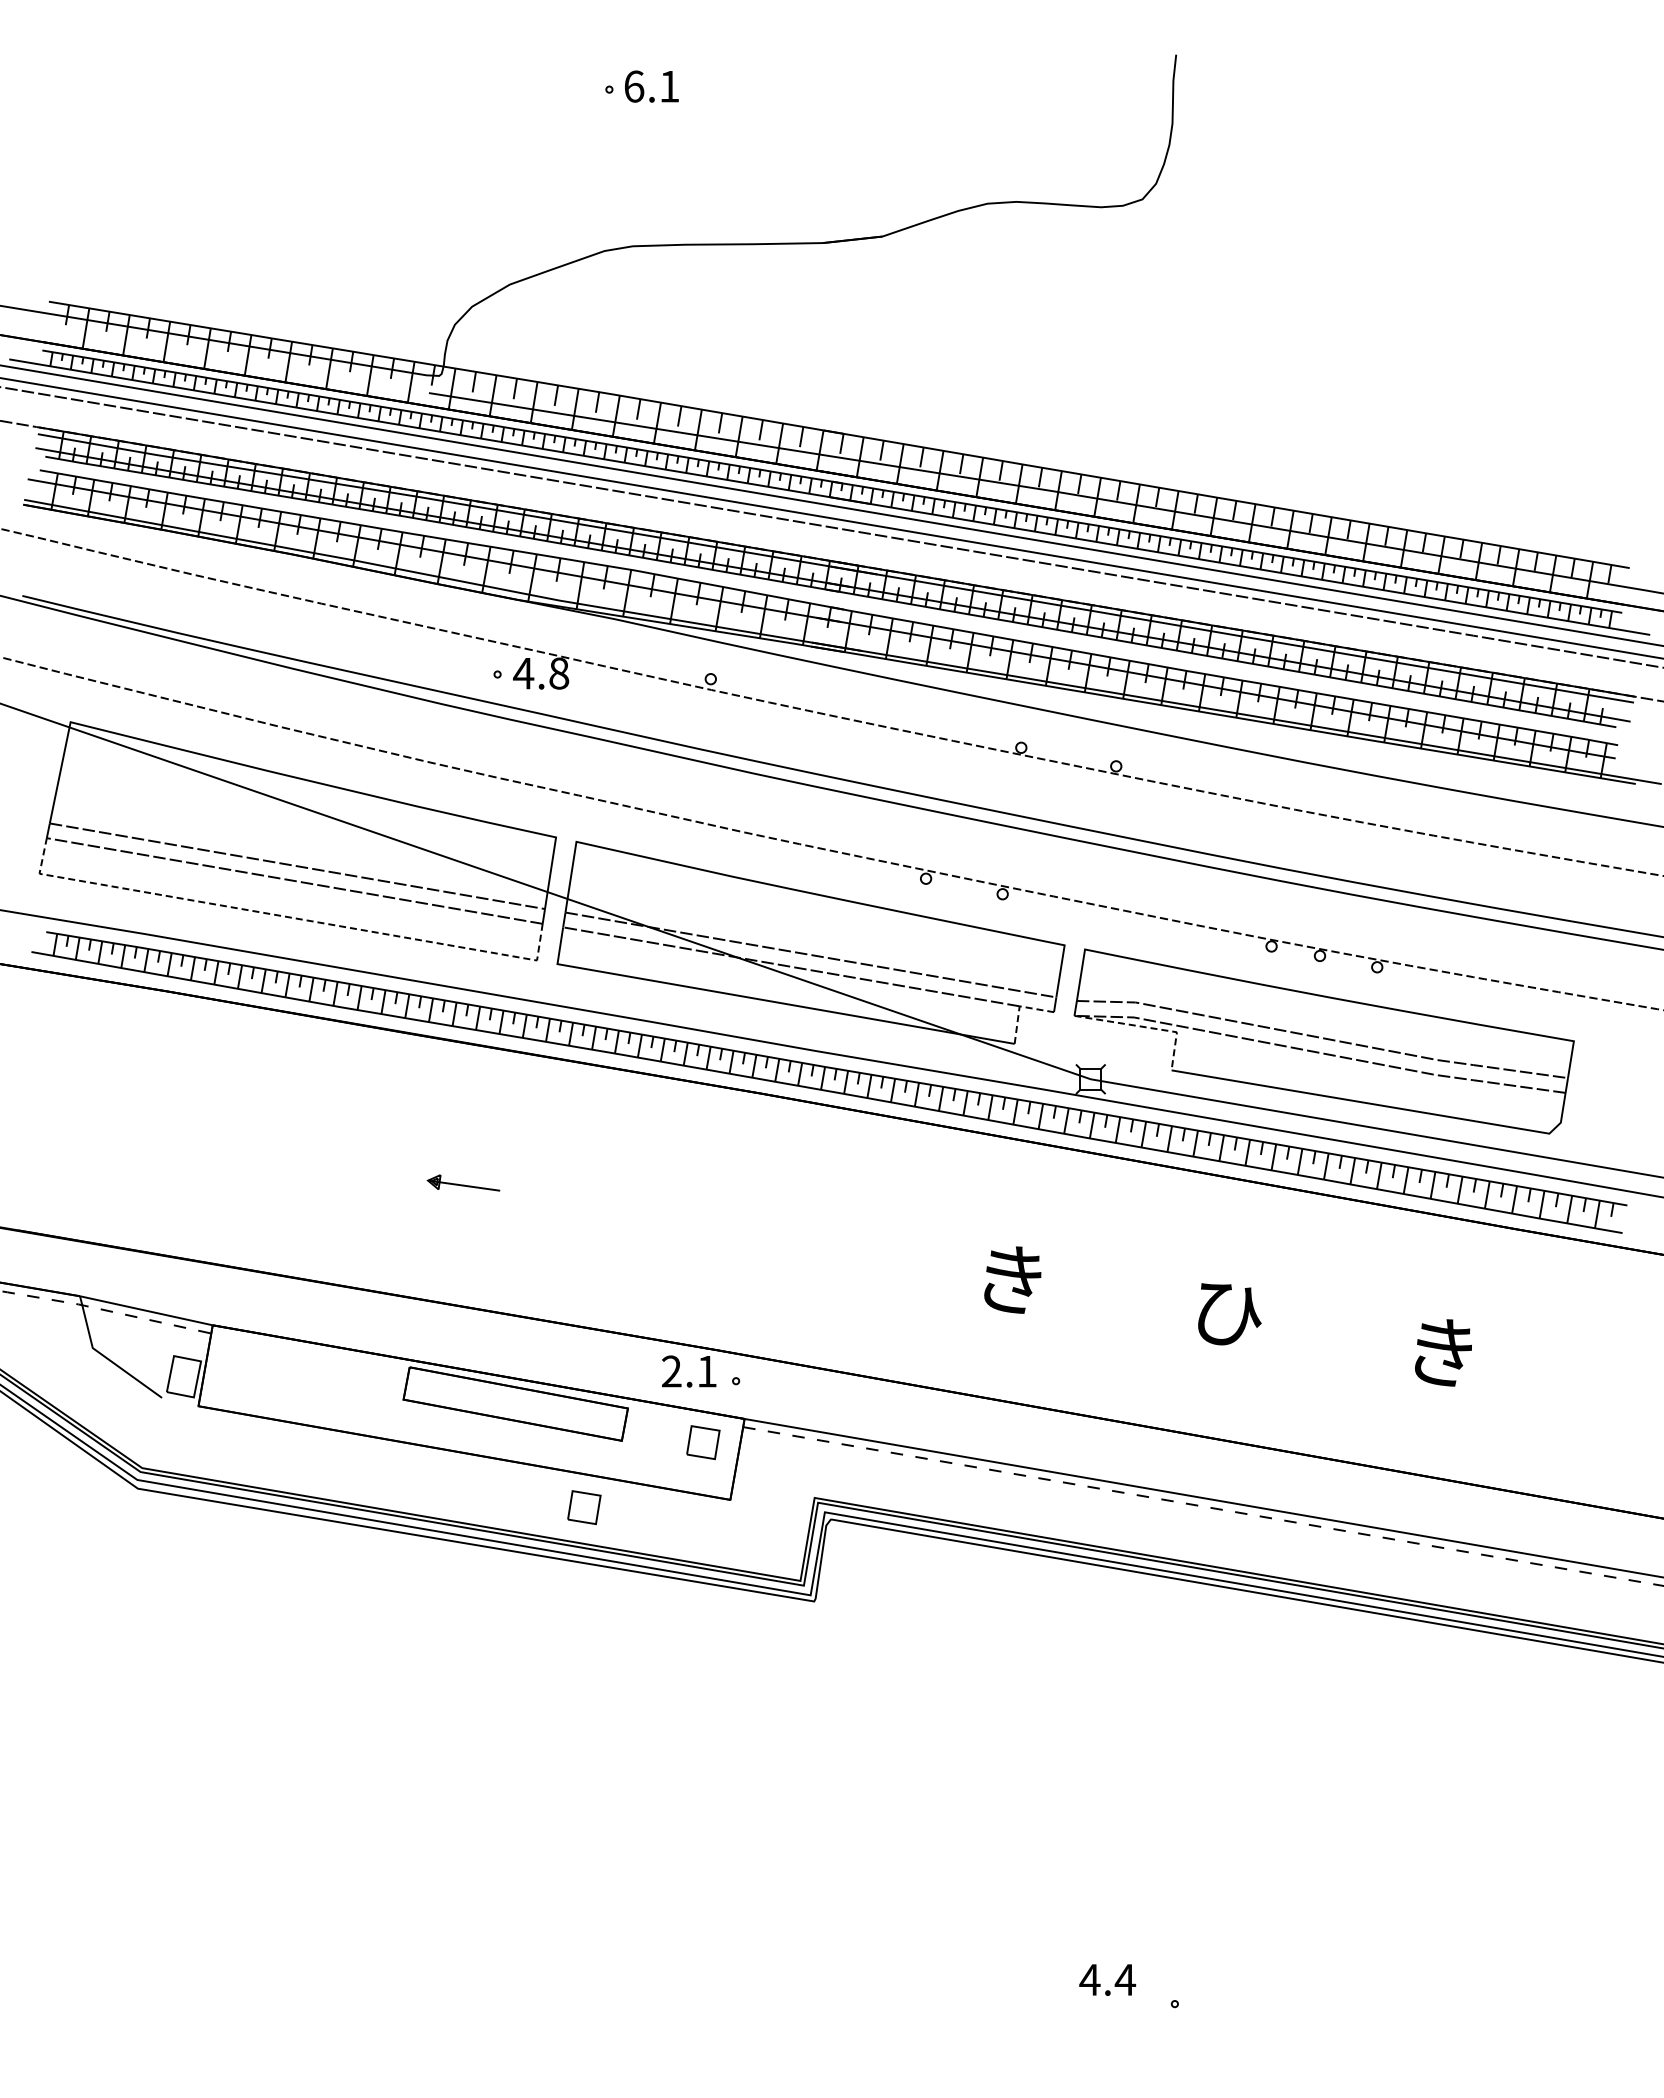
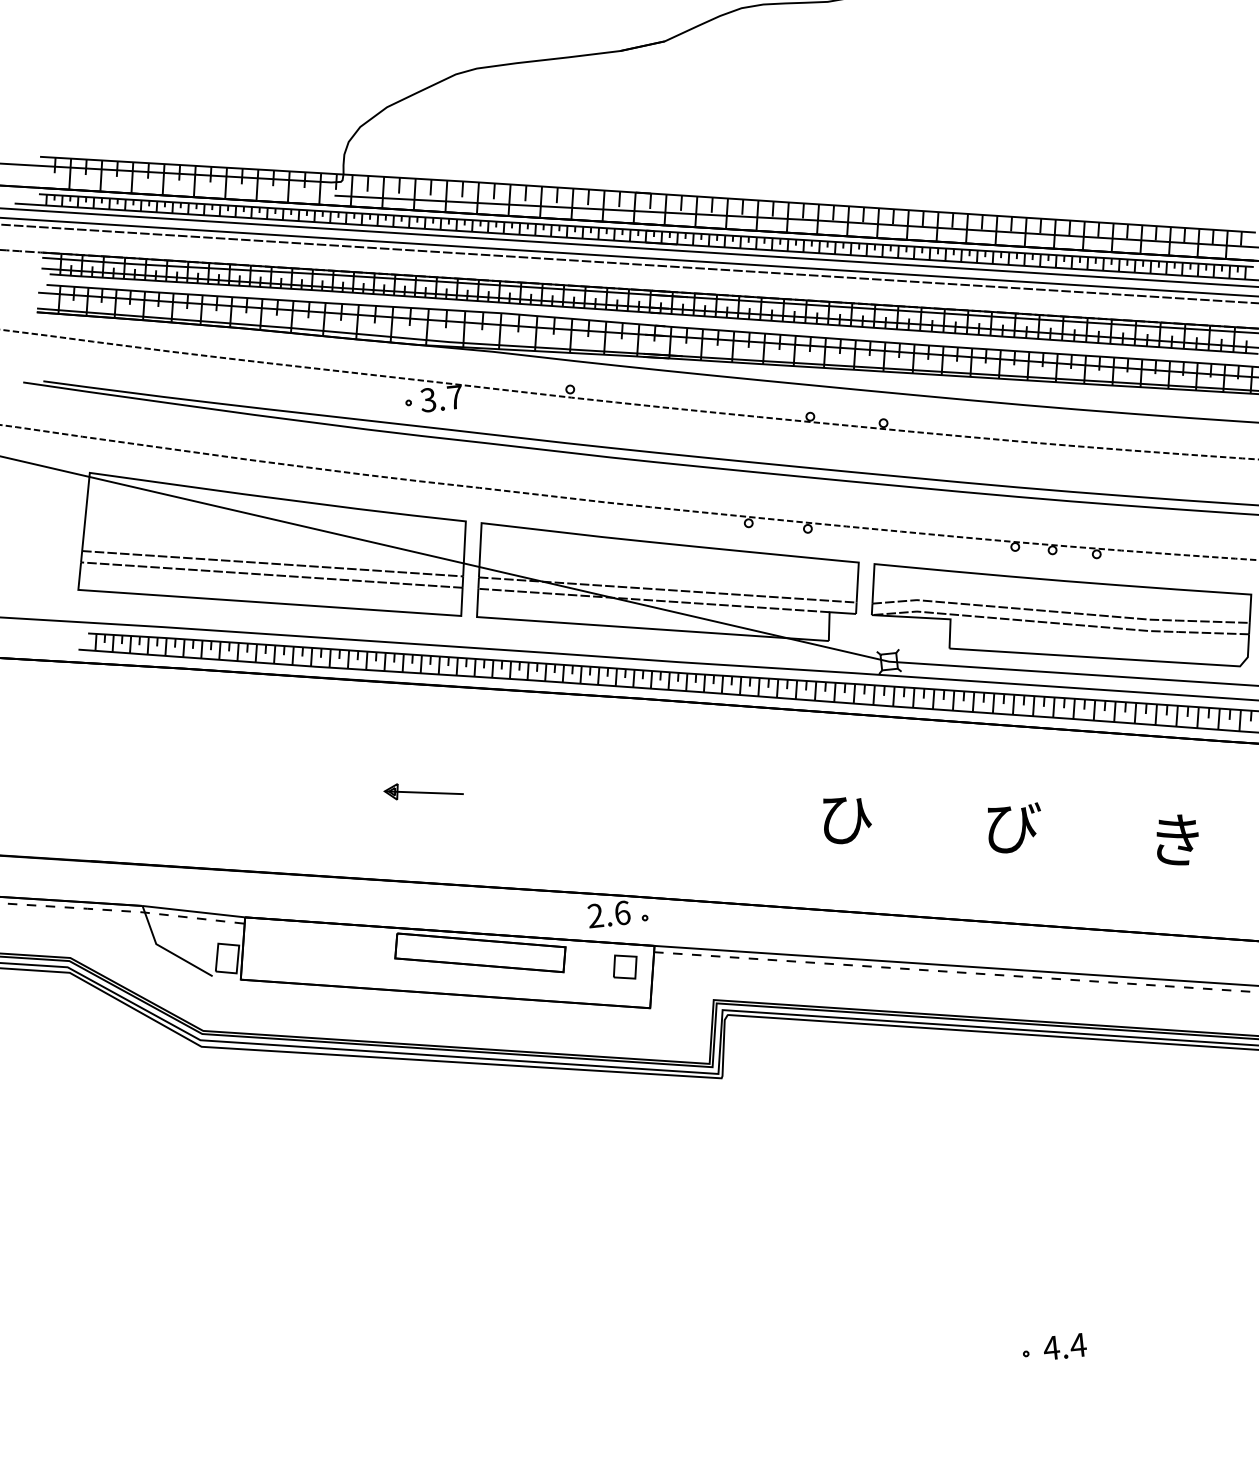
text: (541, 673) -> (441, 398), 4.8 -> 3.7
line: (288, 917) -> (270, 603), dashed -> solid
line: (1019, 1007) -> (829, 613), dashed -> solid
line: (1145, 1027) -> (926, 618), dashed -> solid
part: (463, 1182) -> (423, 789), size x1.43
text: (1013, 1279) -> (846, 819), き -> ひ
text: (1232, 1314) -> (1014, 828), ひ -> び
text: (707, 1371) -> (622, 913), 2.1 -> 2.6
part: (584, 1507) -> (540, 1025), removed
text: (1107, 1979) -> (1064, 1346), moved

